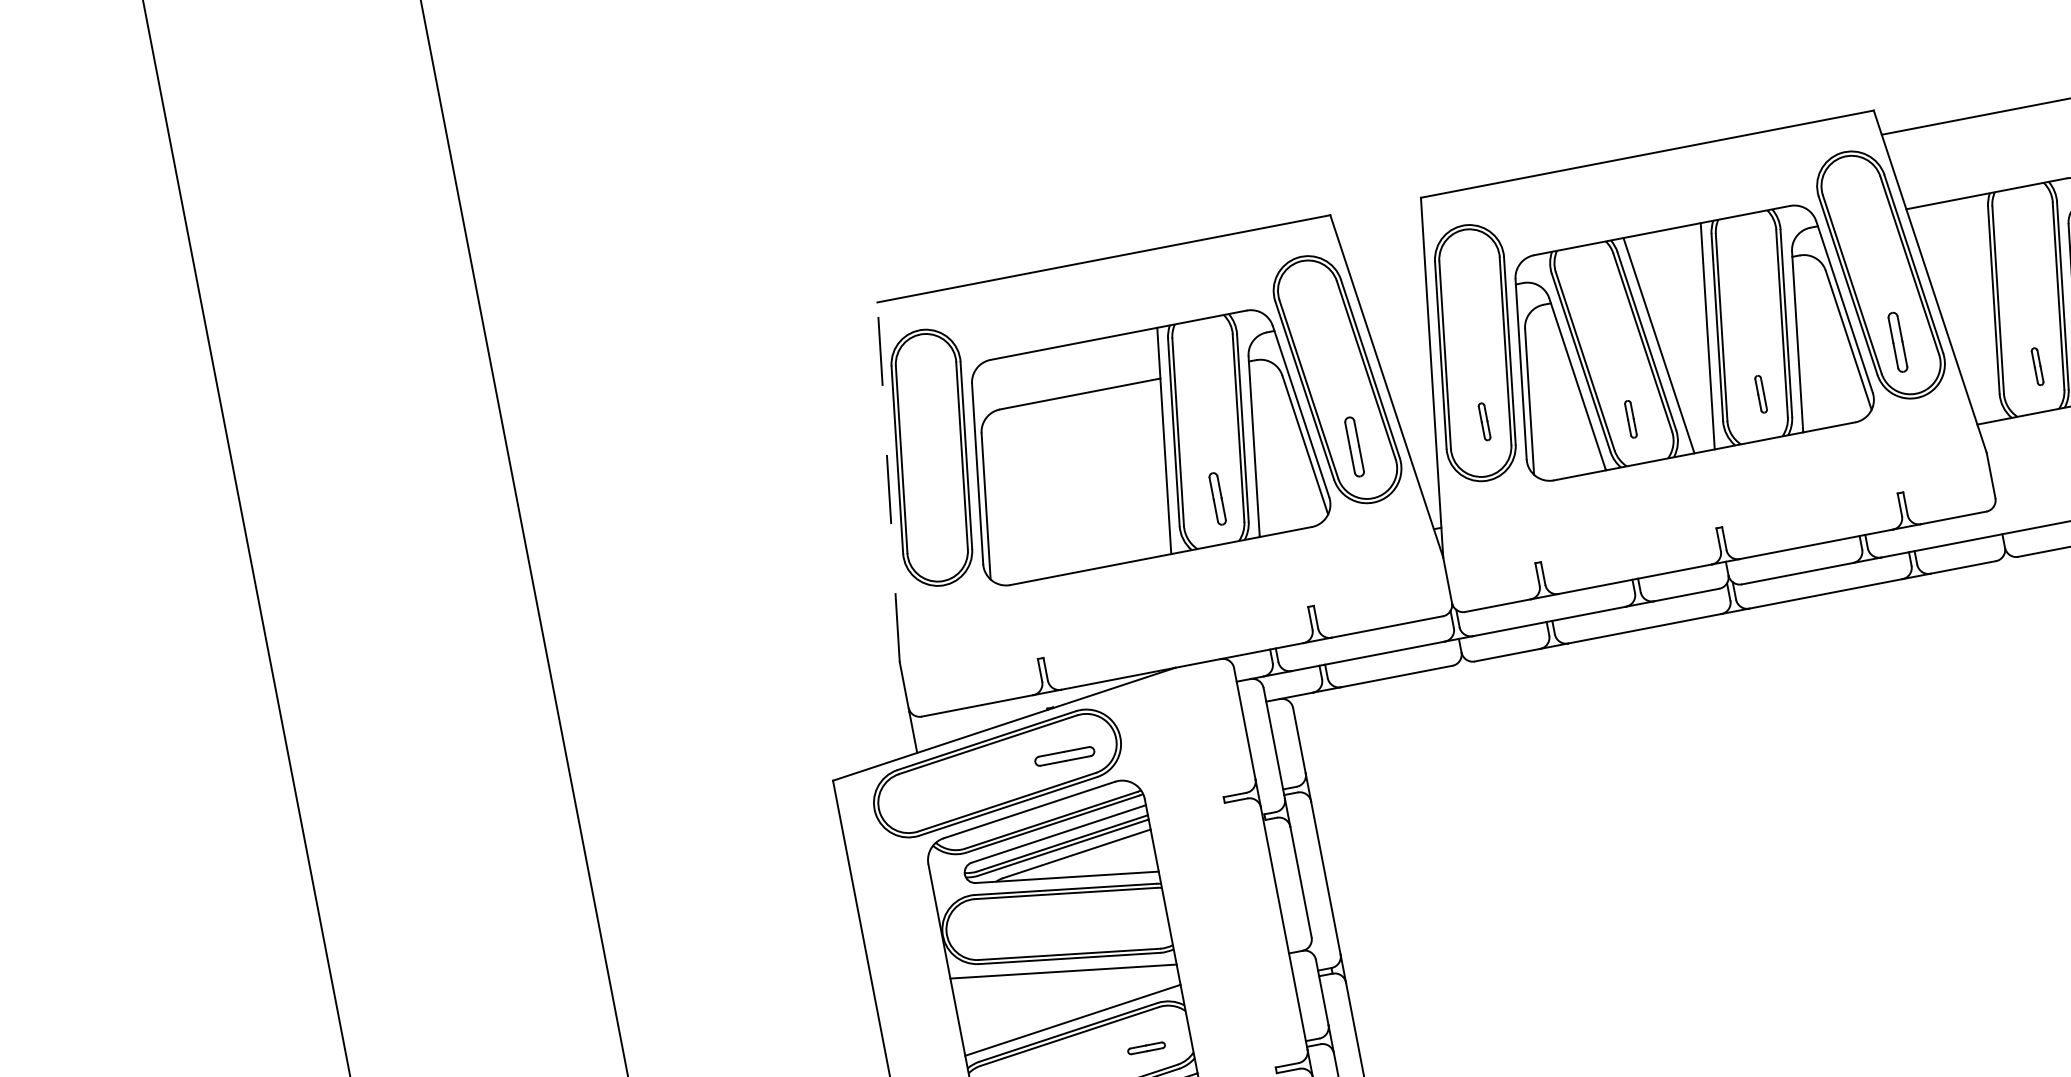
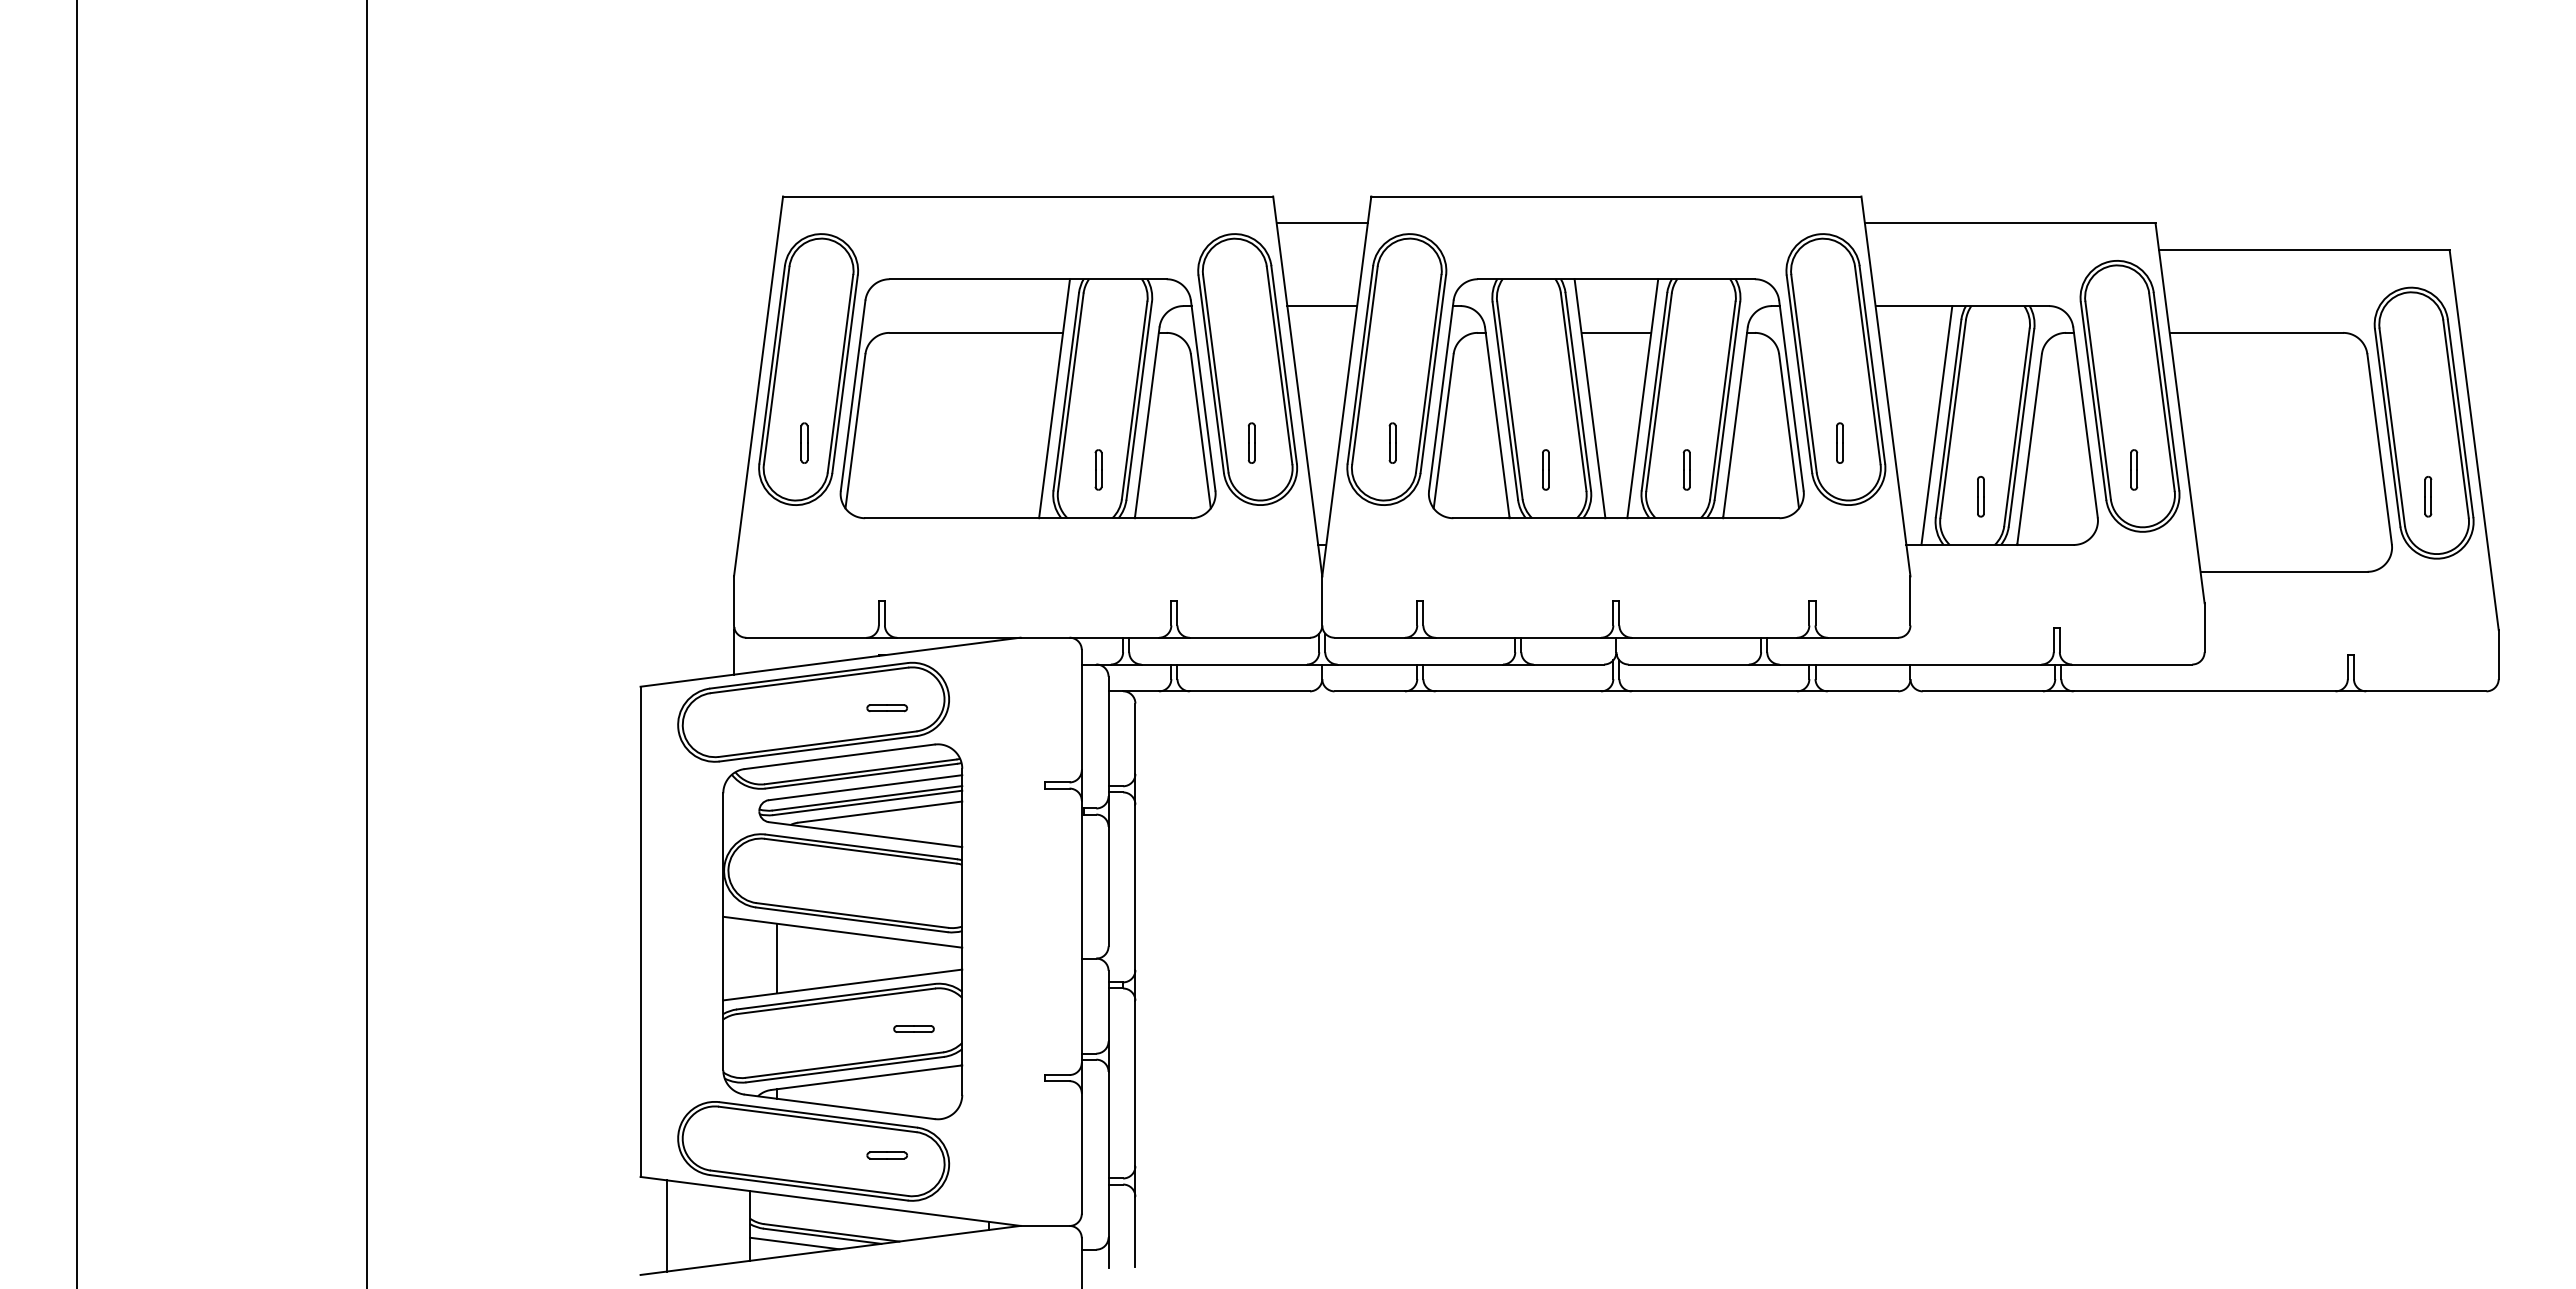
line: (1379, 231) -> (1321, 223), added
line: (1671, 279) -> (1616, 332), added
line: (1395, 308) -> (1322, 306), added
line: (1983, 308) -> (1936, 425), added
part: (1897, 341) -> (1839, 442), size x0.62
part: (1354, 446) -> (1251, 442), size x0.62
line: (888, 482) -> (758, 386), dashed -> solid
part: (1217, 498) -> (1098, 469), size x0.71
part: (941, 525) -> (804, 442), added
part: (1064, 757) -> (886, 708), size x0.62
line: (1006, 1007) -> (776, 958), added

